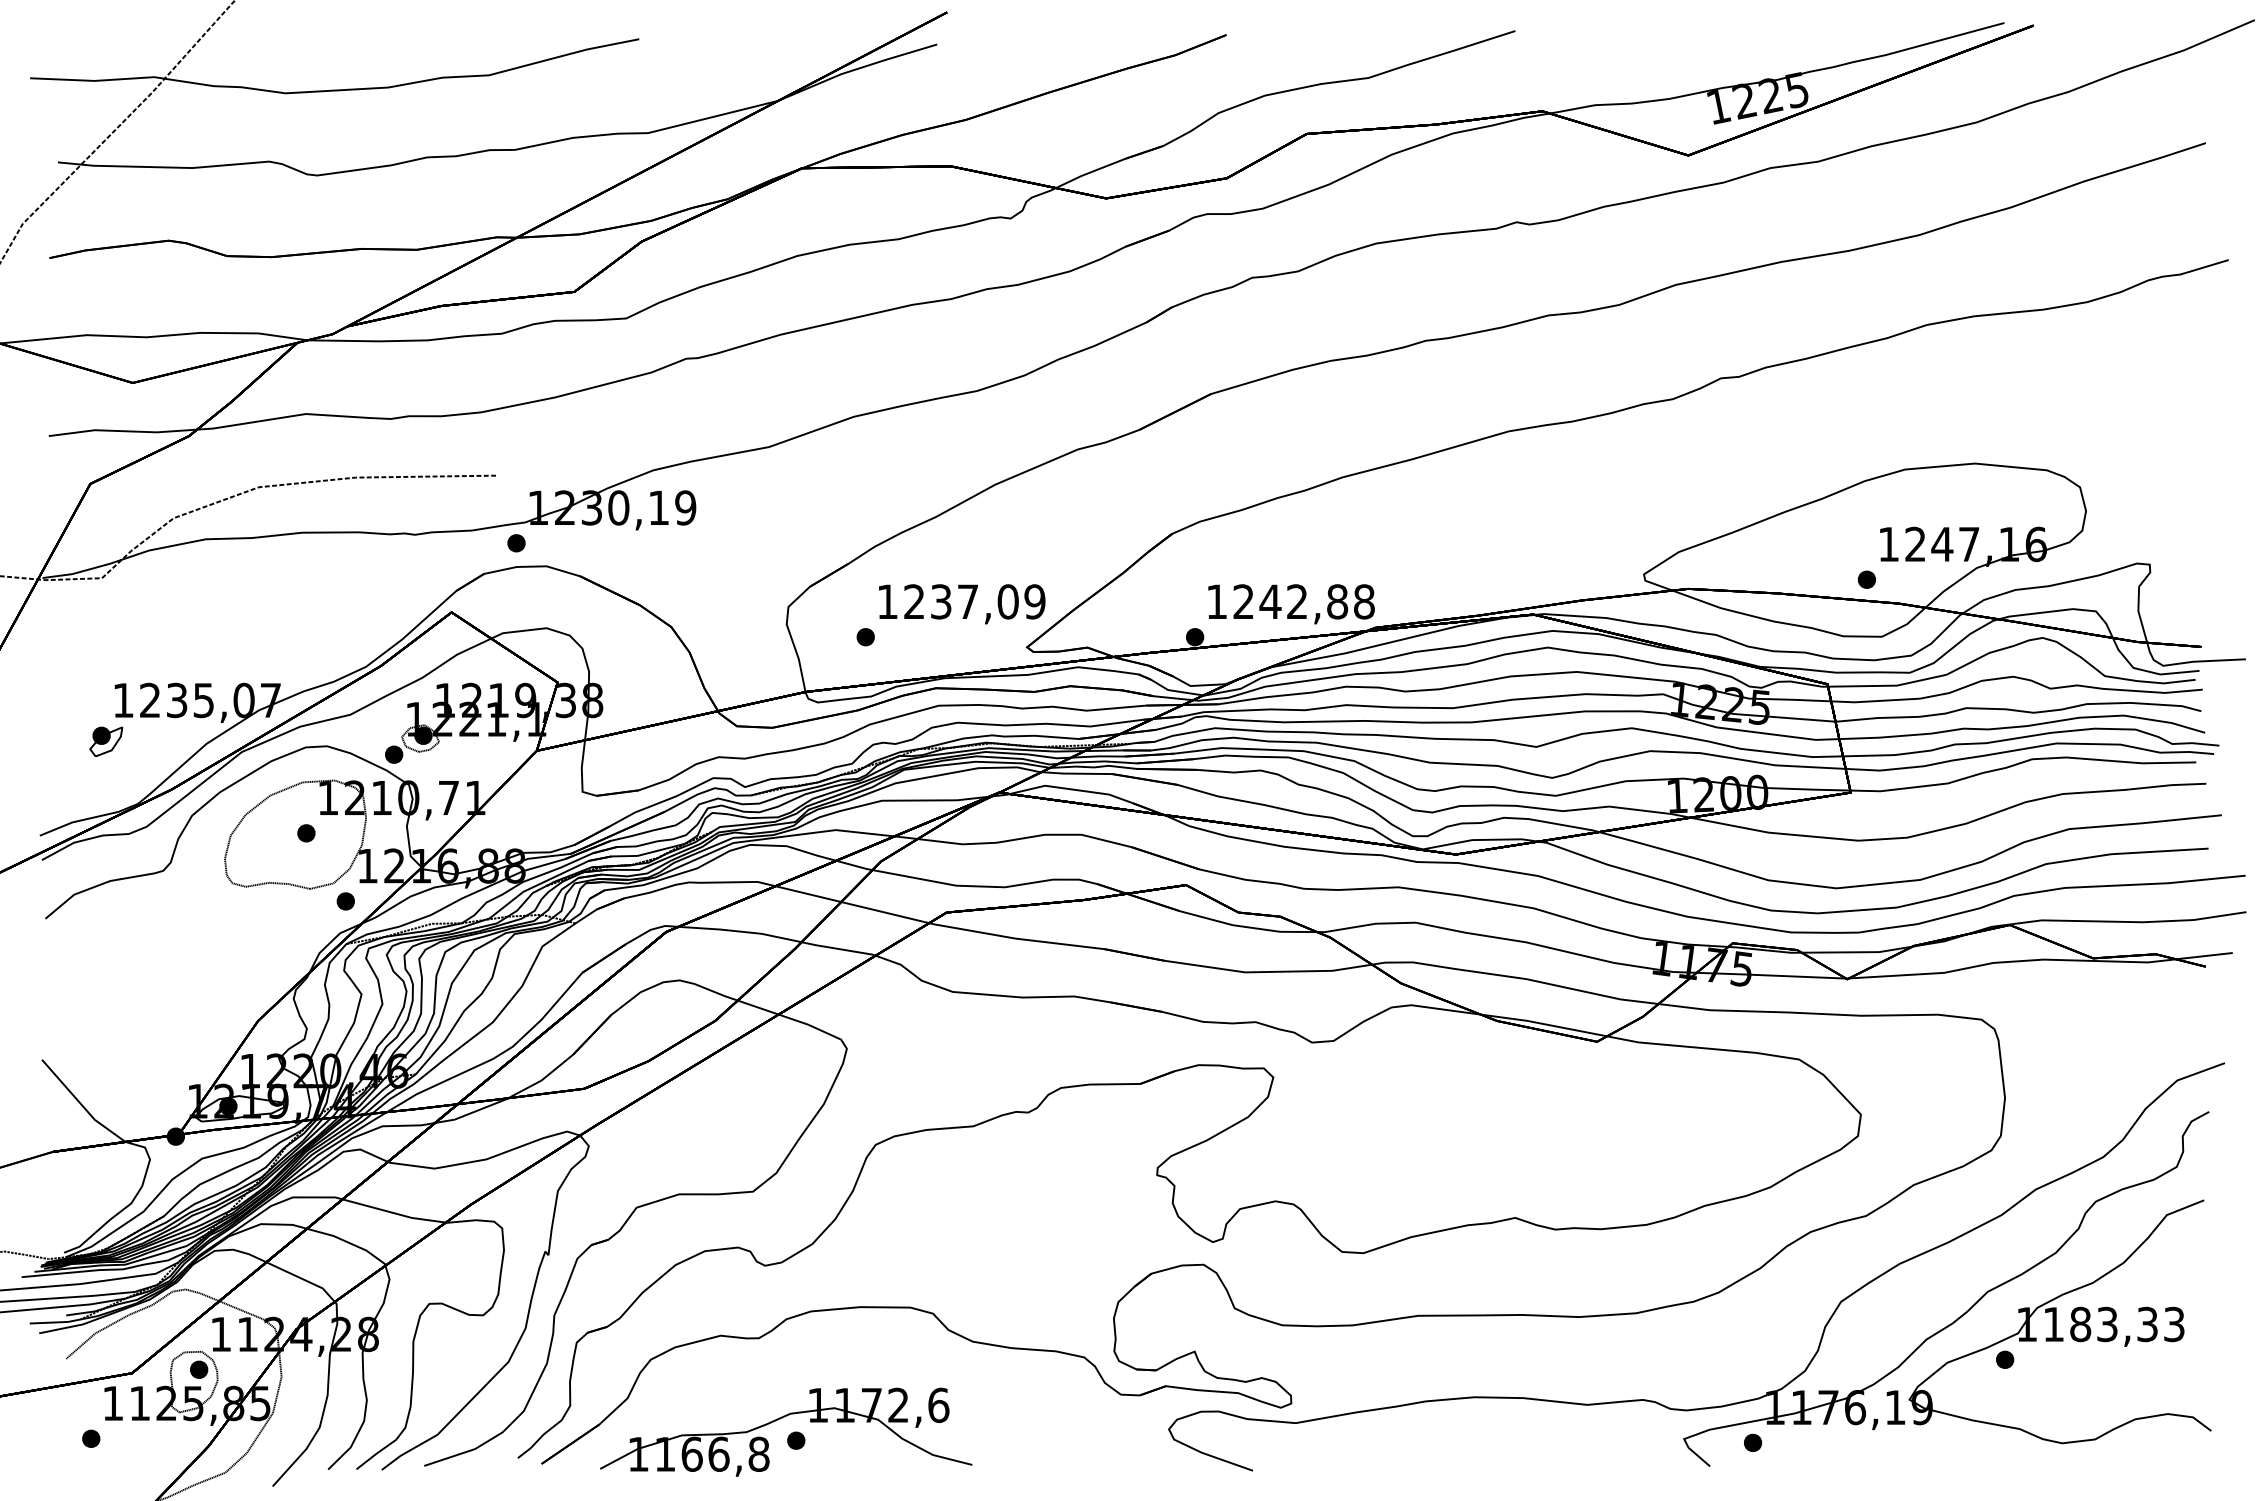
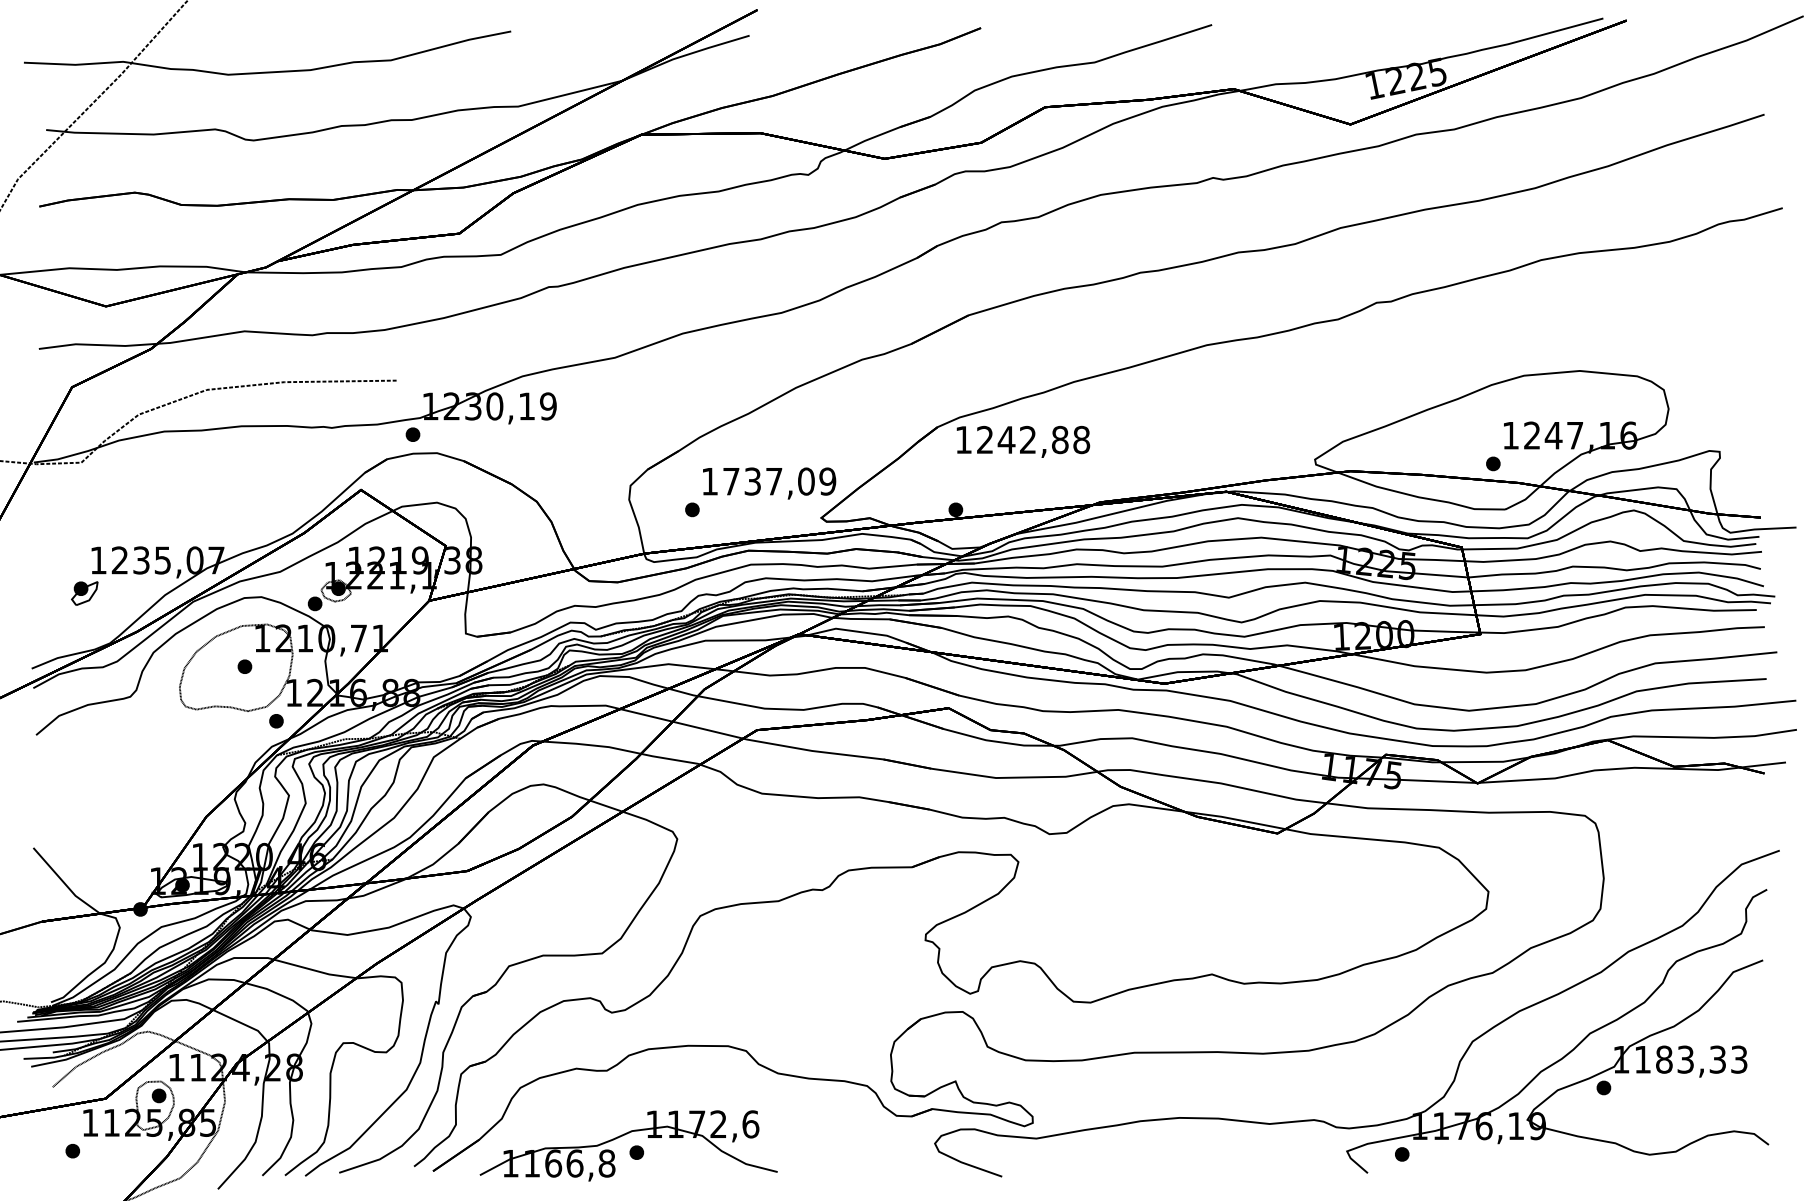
text: (914, 601) -> (731, 481), 1237,09 -> 1737,09
text: (1291, 604) -> (1023, 442), moved

